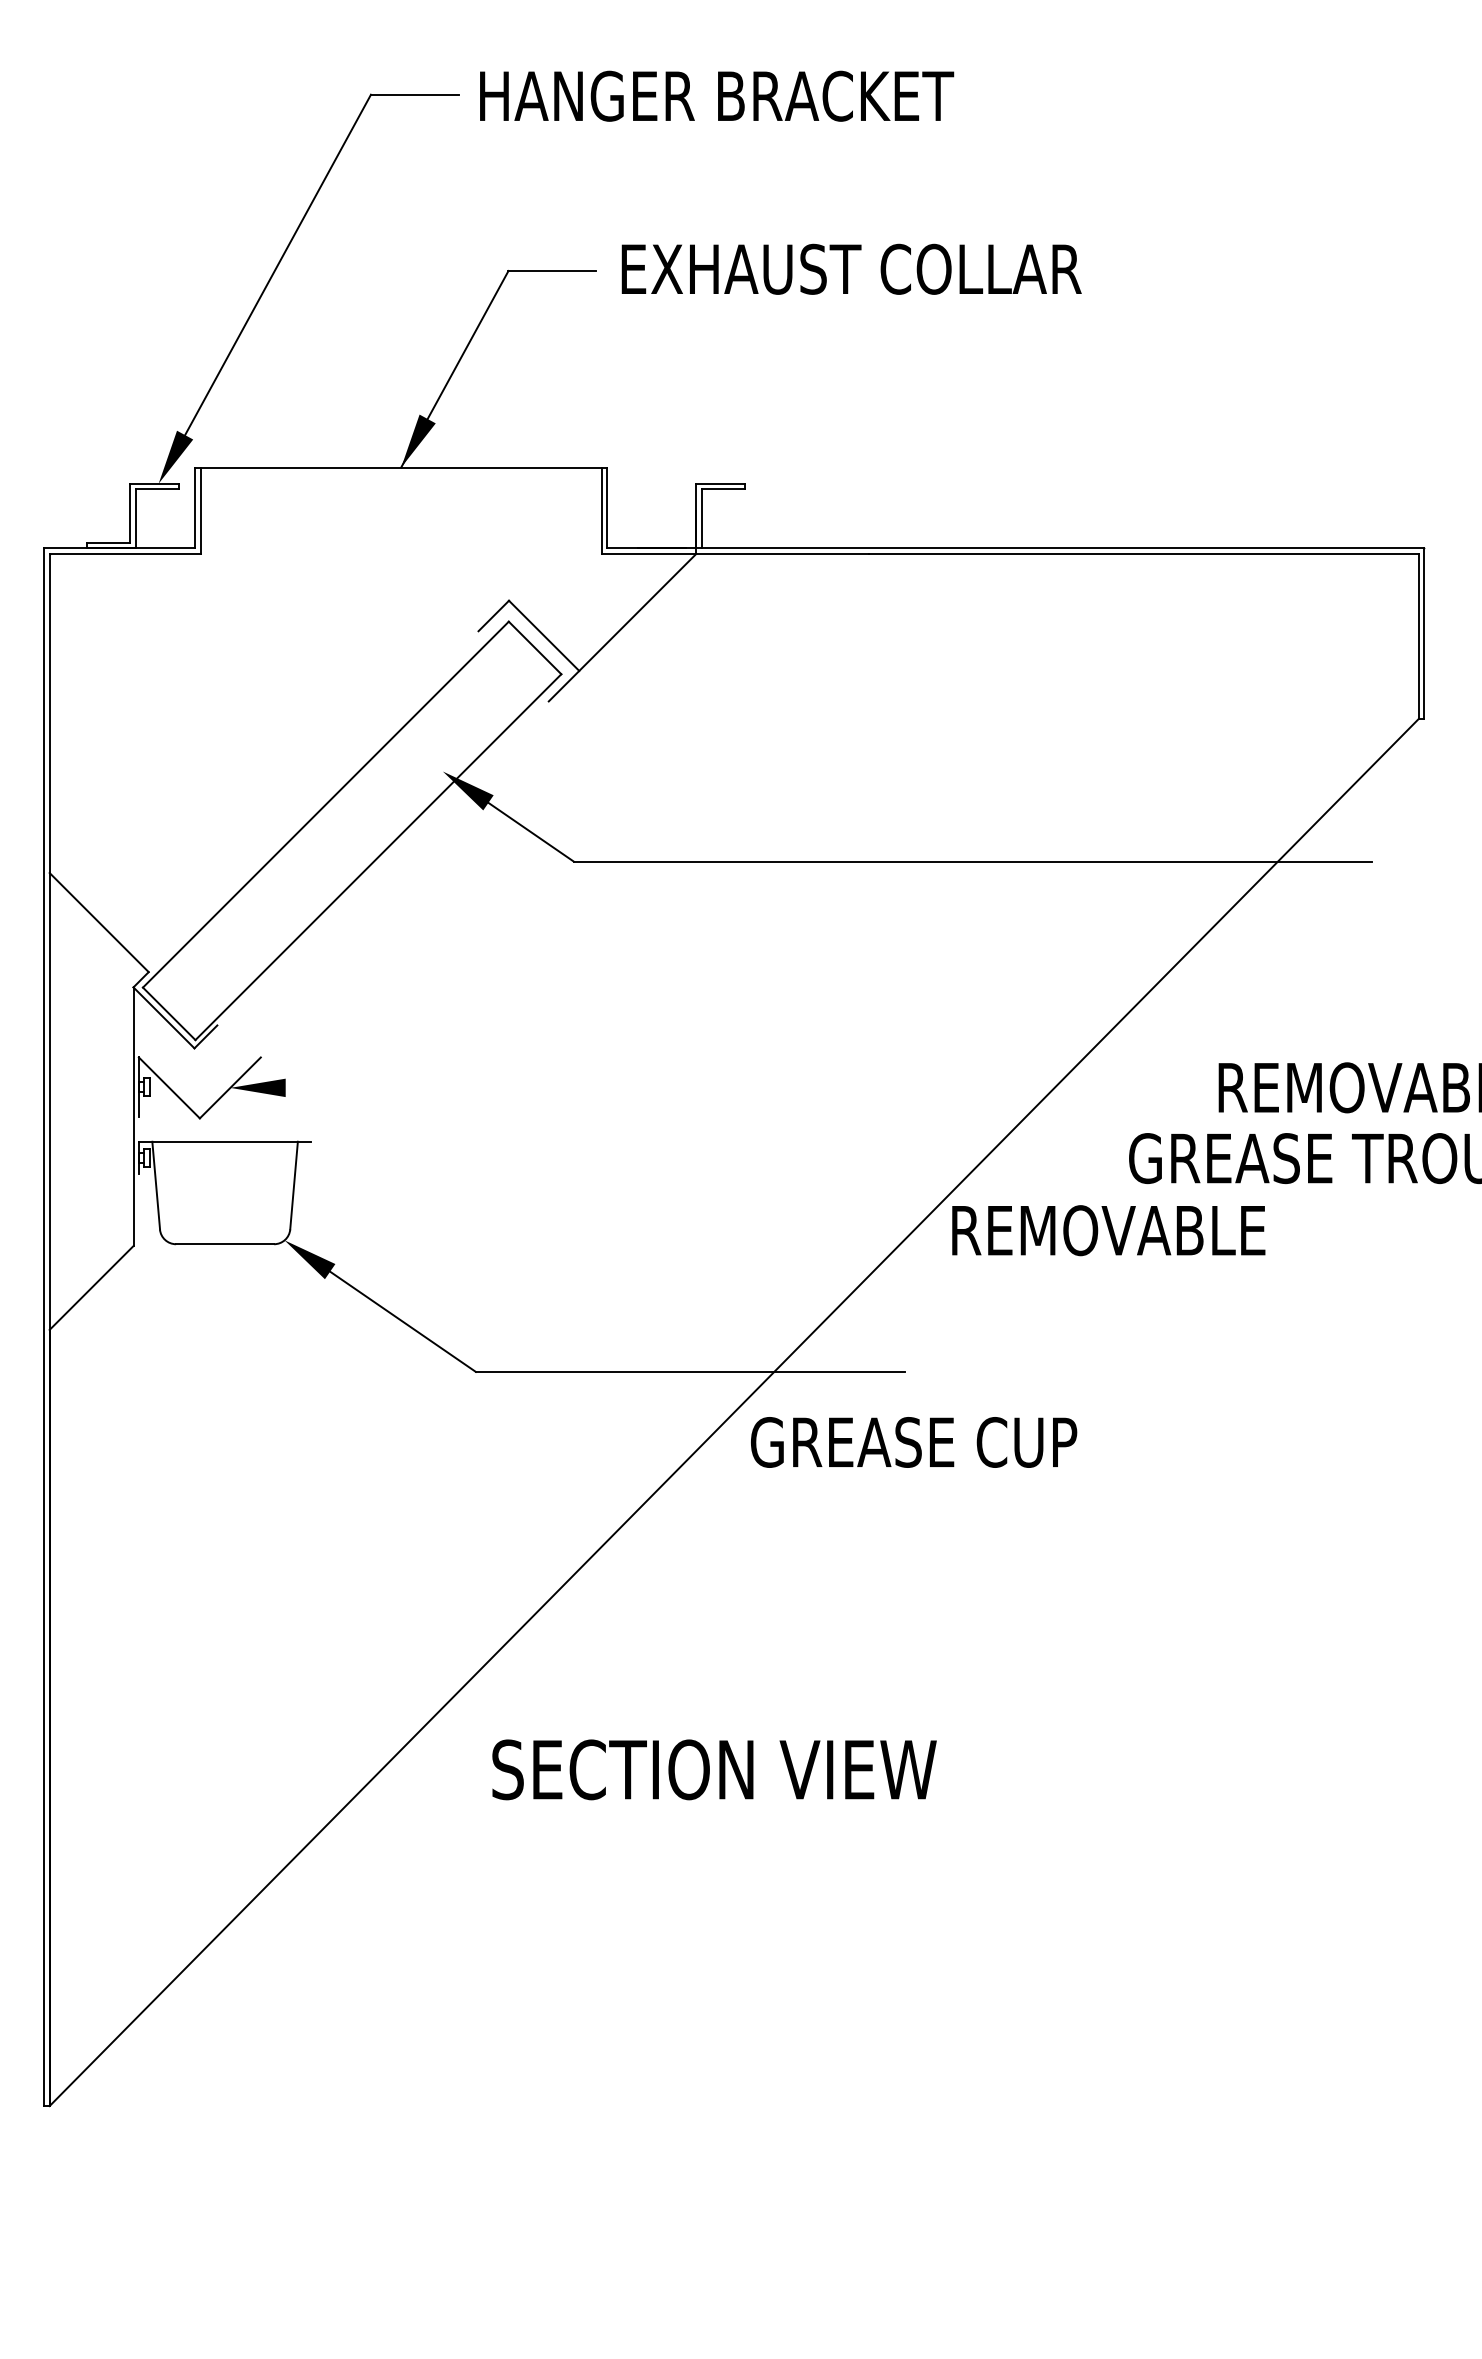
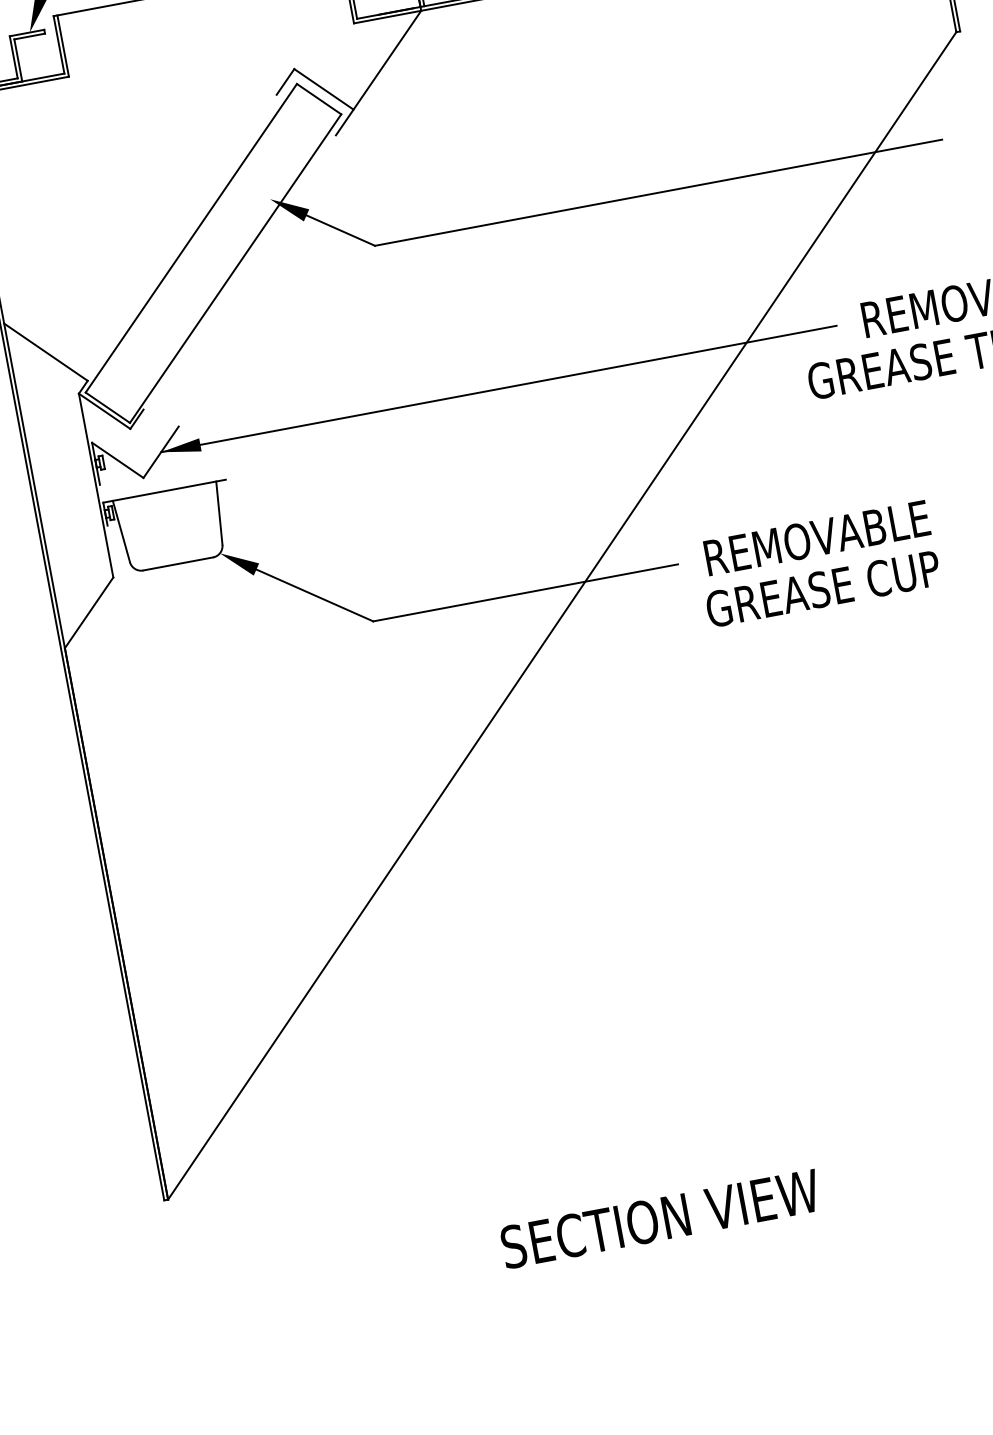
line: (705, 1087) -> (498, 388), added
text: (1108, 1230) -> (817, 538), moved
text: (914, 1442) -> (823, 589), moved
text: (714, 1769) -> (660, 1218), moved

